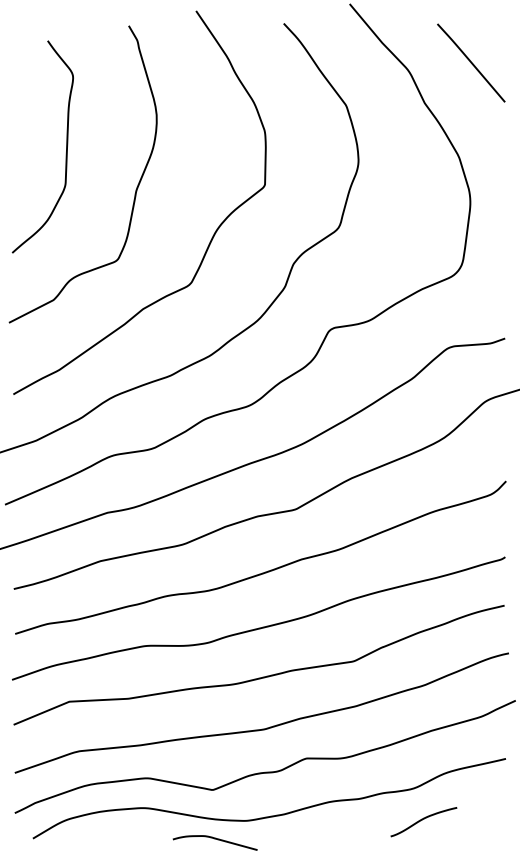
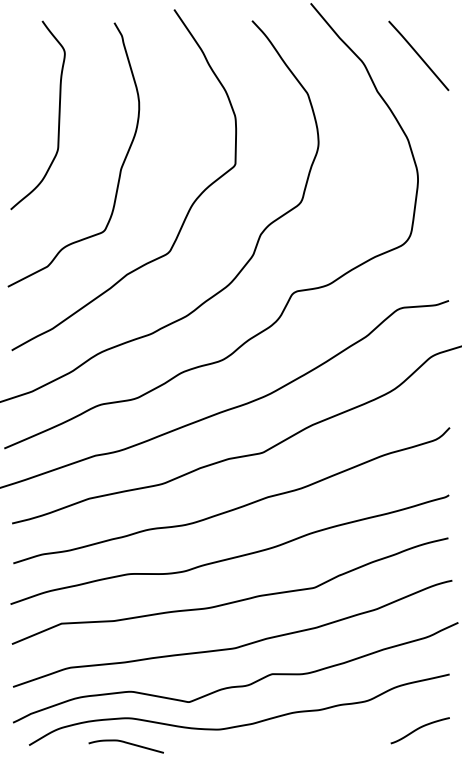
curve: (66, 146) -> (58, 114), moved
curve: (422, 820) -> (419, 729), moved
curve: (214, 839) -> (125, 743), moved

